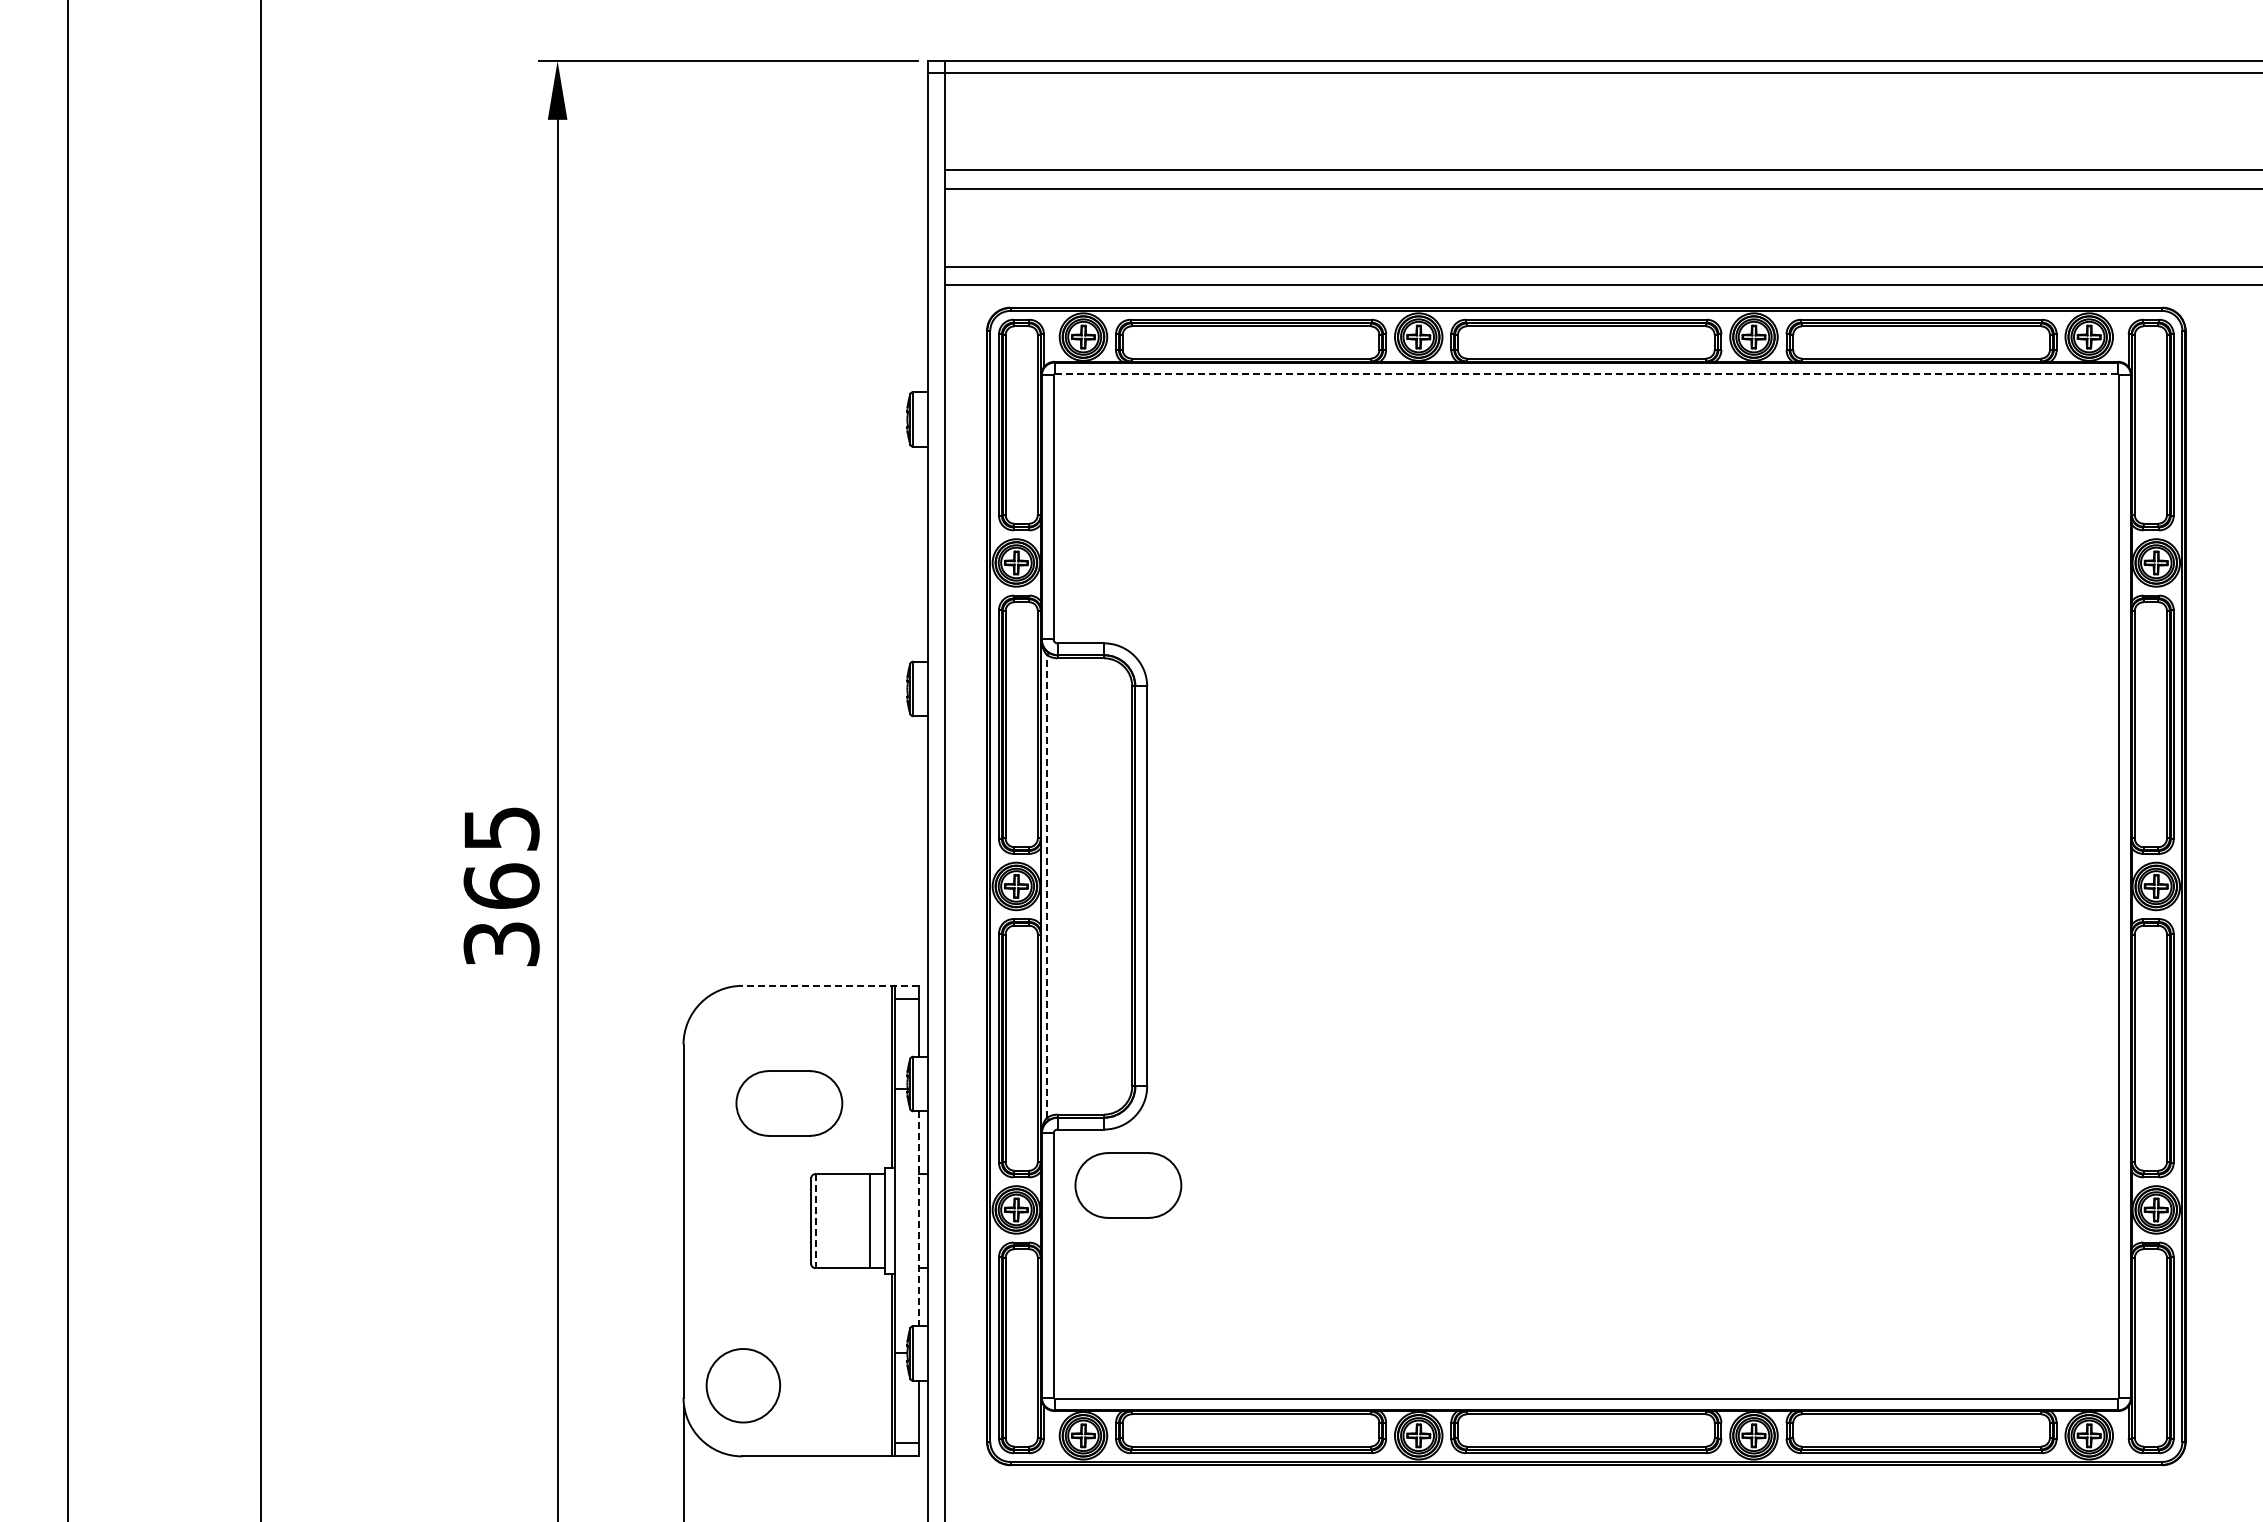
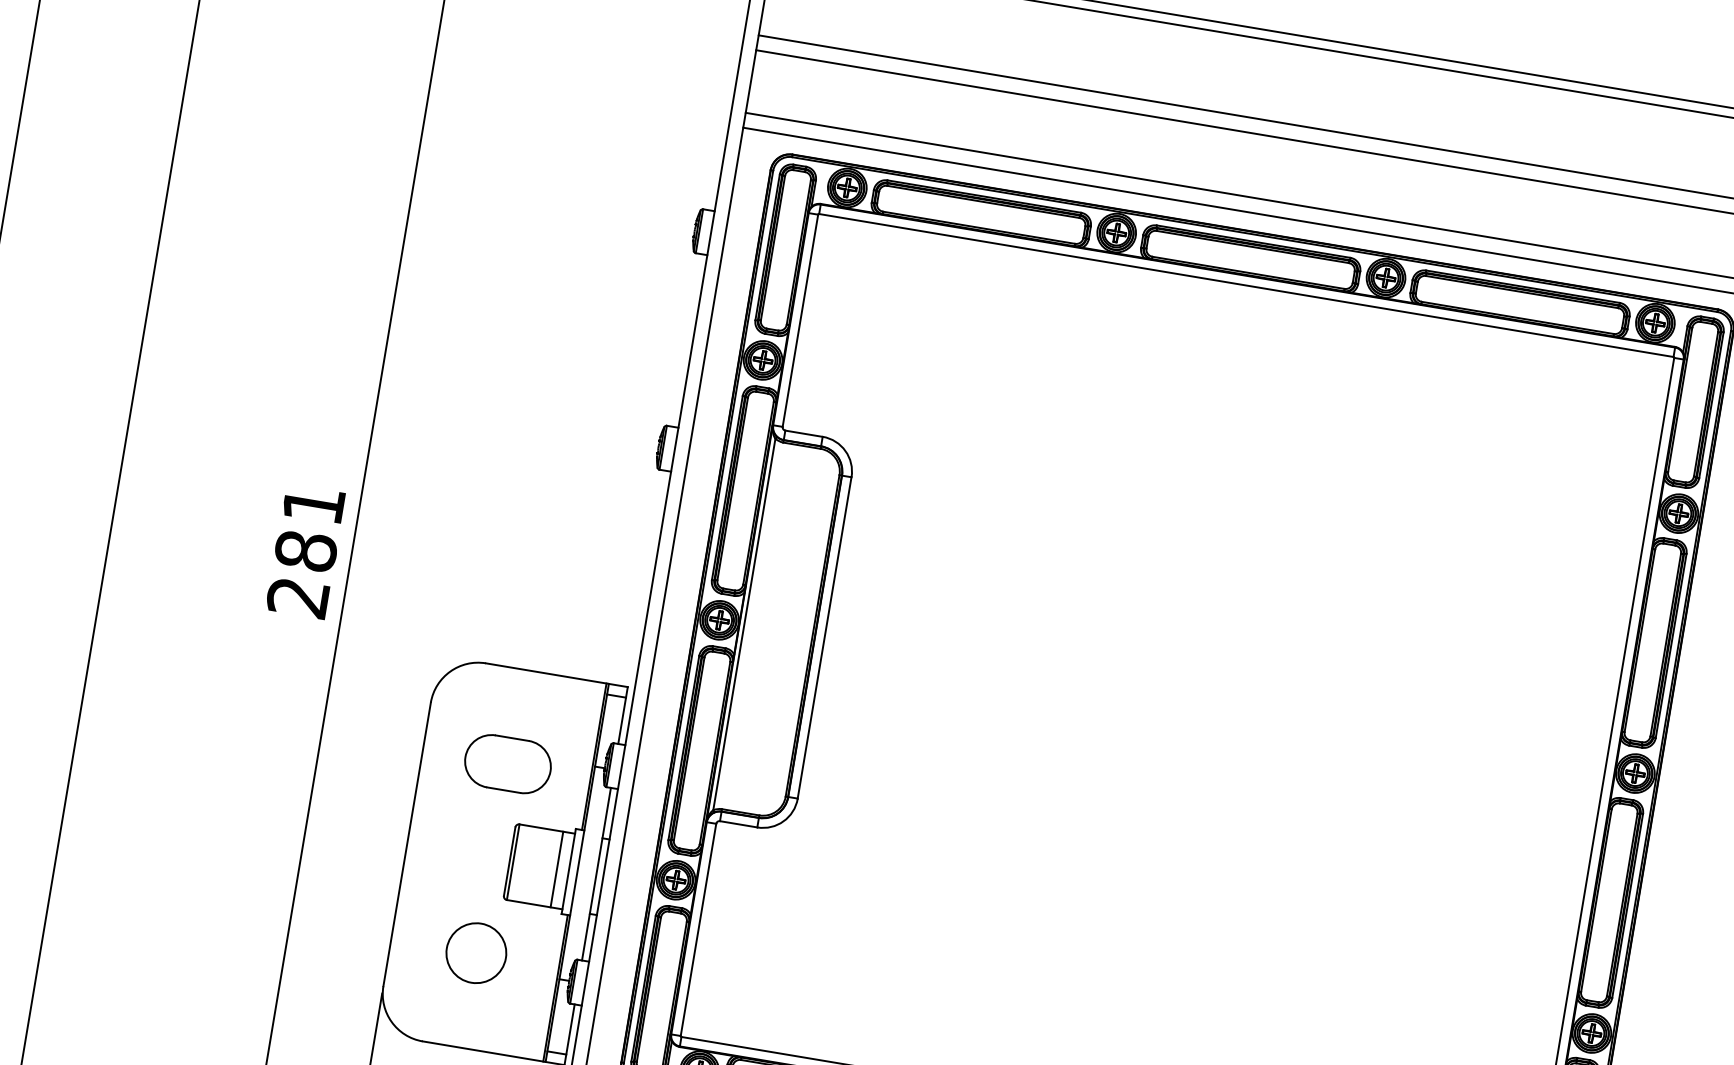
line: (1586, 374) -> (1246, 285), dashed -> solid
line: (1047, 885) -> (744, 623), dashed -> solid
text: (501, 886) -> (305, 551), 365 -> 281
line: (830, 985) -> (556, 674), dashed -> solid
part: (1128, 1185) -> (769, 875), removed
line: (918, 1219) -> (596, 874), dashed -> solid
line: (815, 1221) -> (513, 862), dashed -> solid
circle: (742, 1385) -> (475, 952), moved

